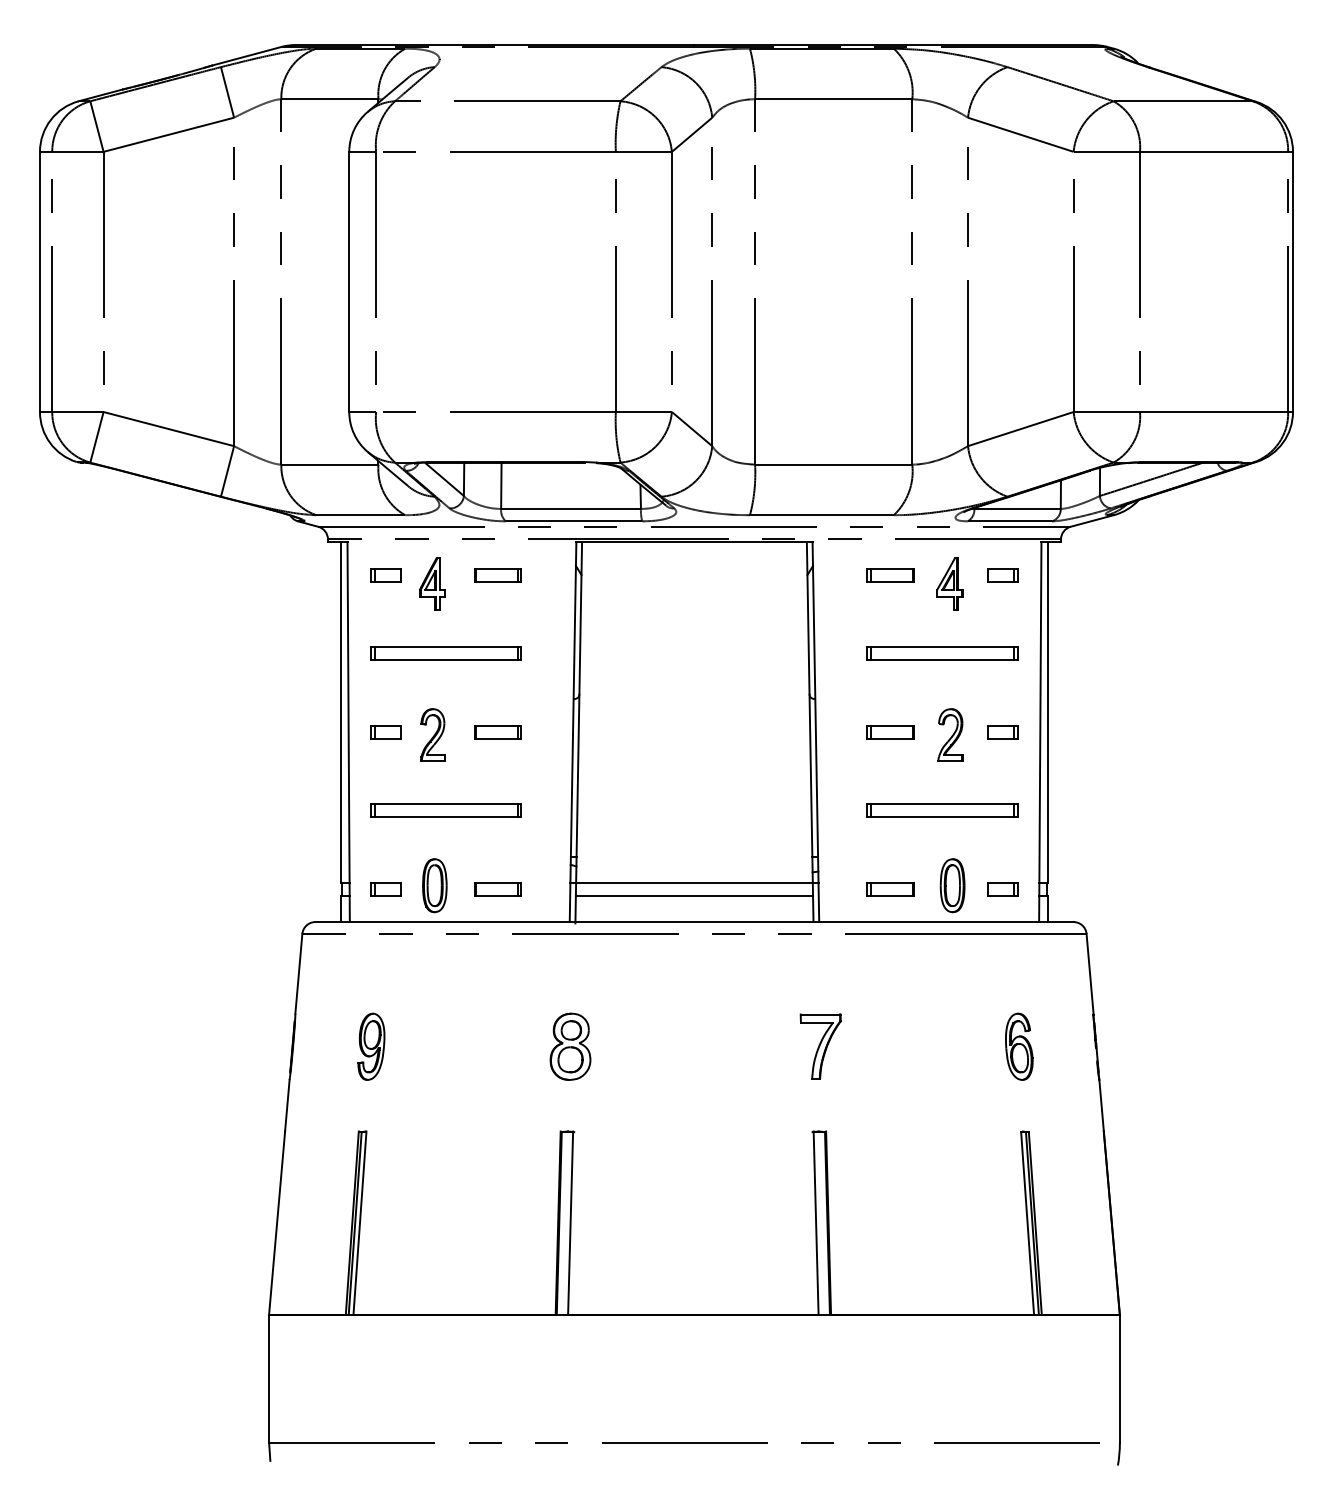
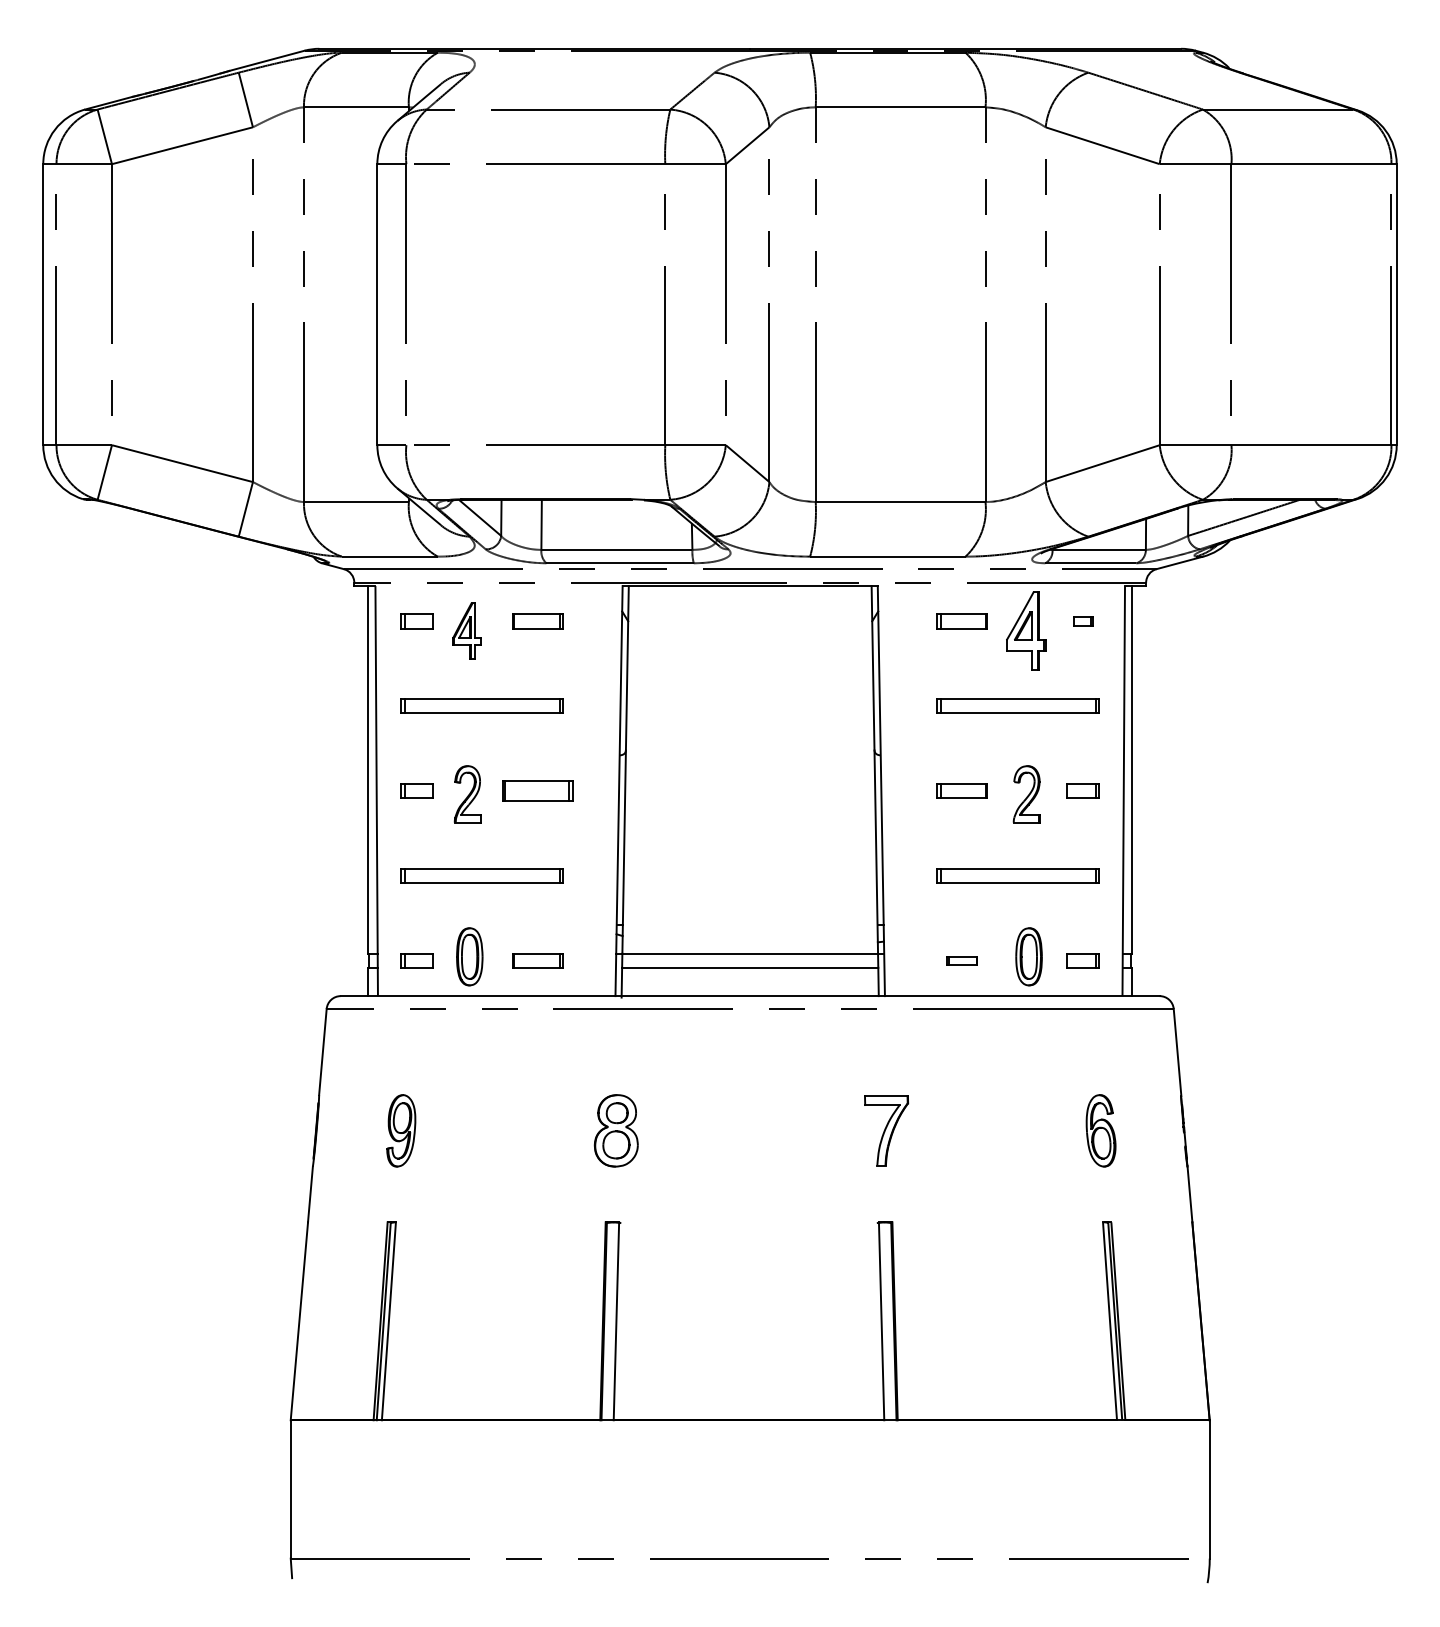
part: (1002, 575) -> (1082, 621), size x0.6
part: (949, 583) -> (1025, 630), size x1.4
part: (497, 731) -> (537, 790), size x1.4
part: (890, 889) -> (961, 960), size x0.6

